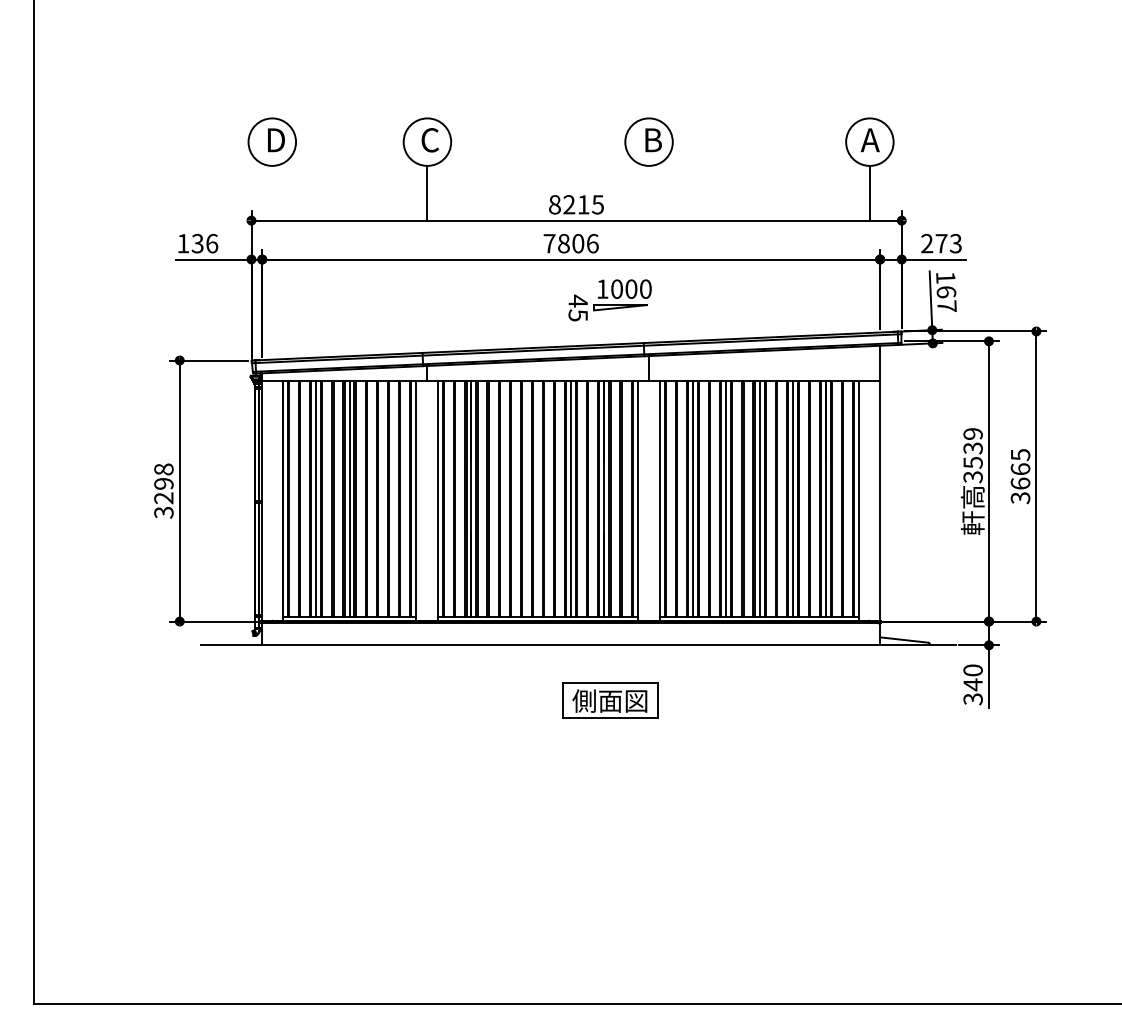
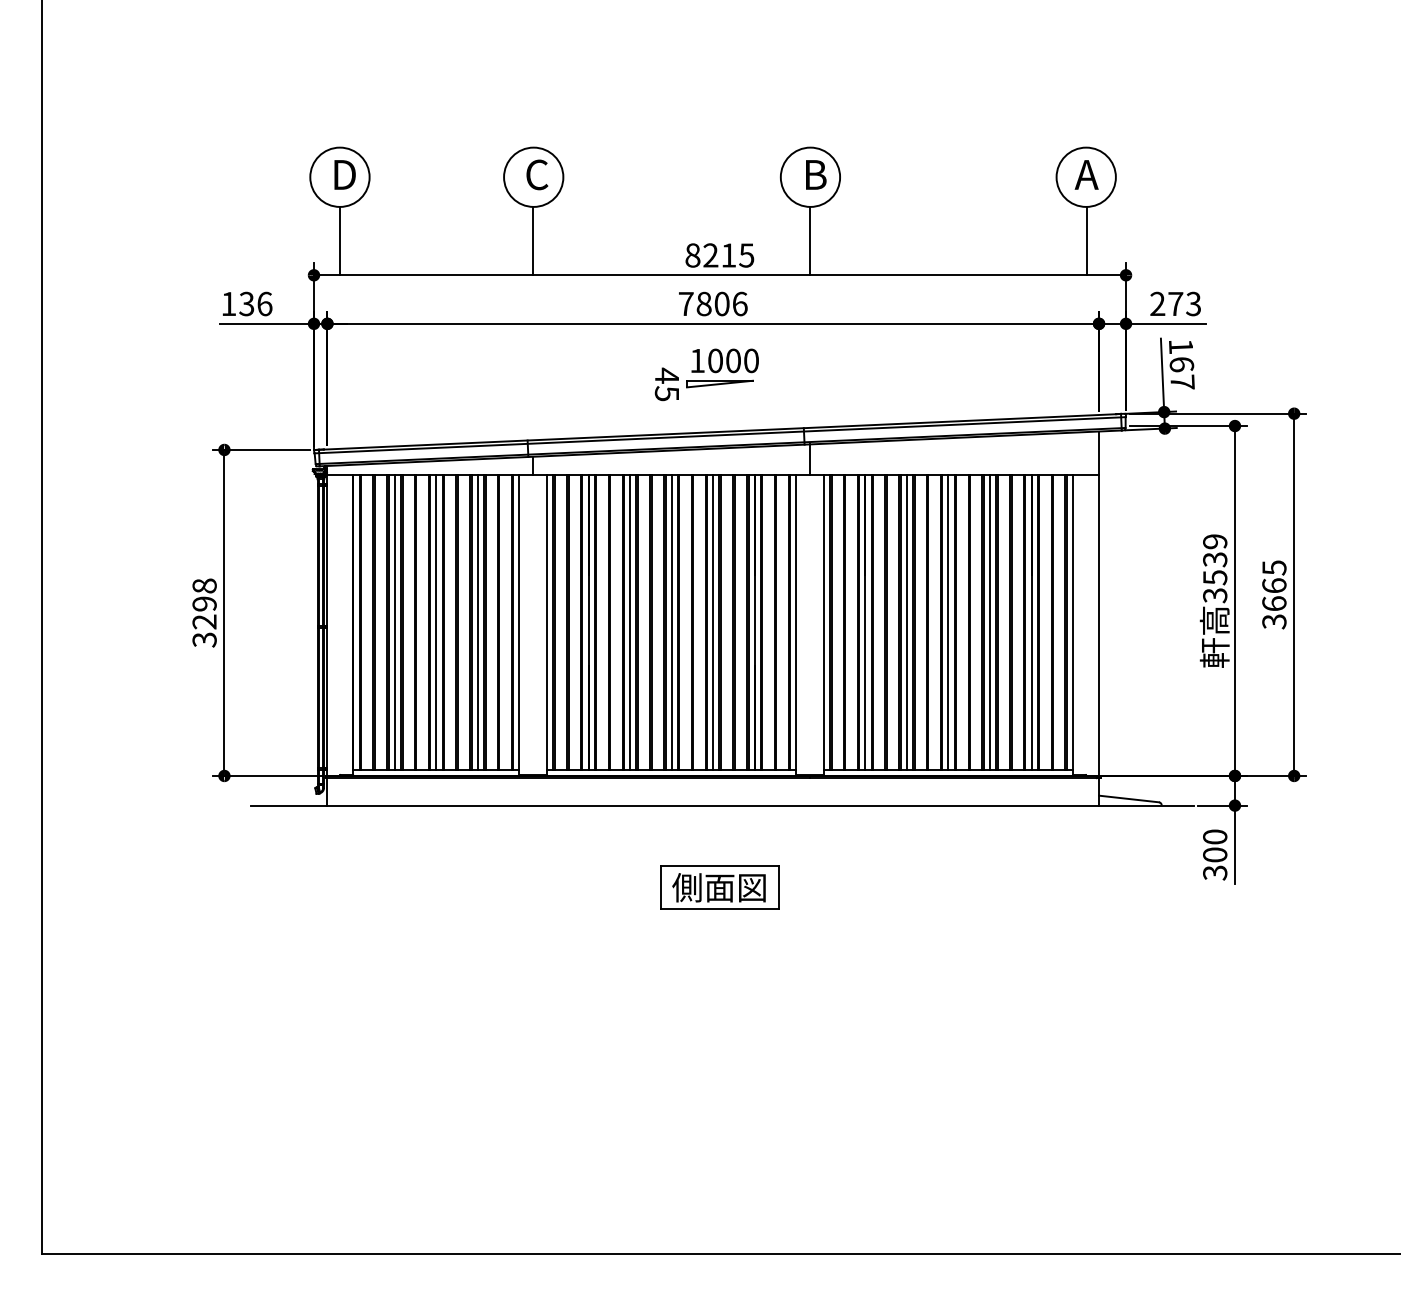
line: (271, 192) -> (338, 240), added
line: (648, 192) -> (809, 240), added
part: (609, 300) -> (706, 375), moved
line: (382, 498) -> (477, 622), added
line: (504, 498) -> (629, 622), added
line: (537, 498) -> (671, 622), added
text: (972, 684) -> (1214, 854), 340 -> 300
part: (610, 700) -> (719, 887), moved

